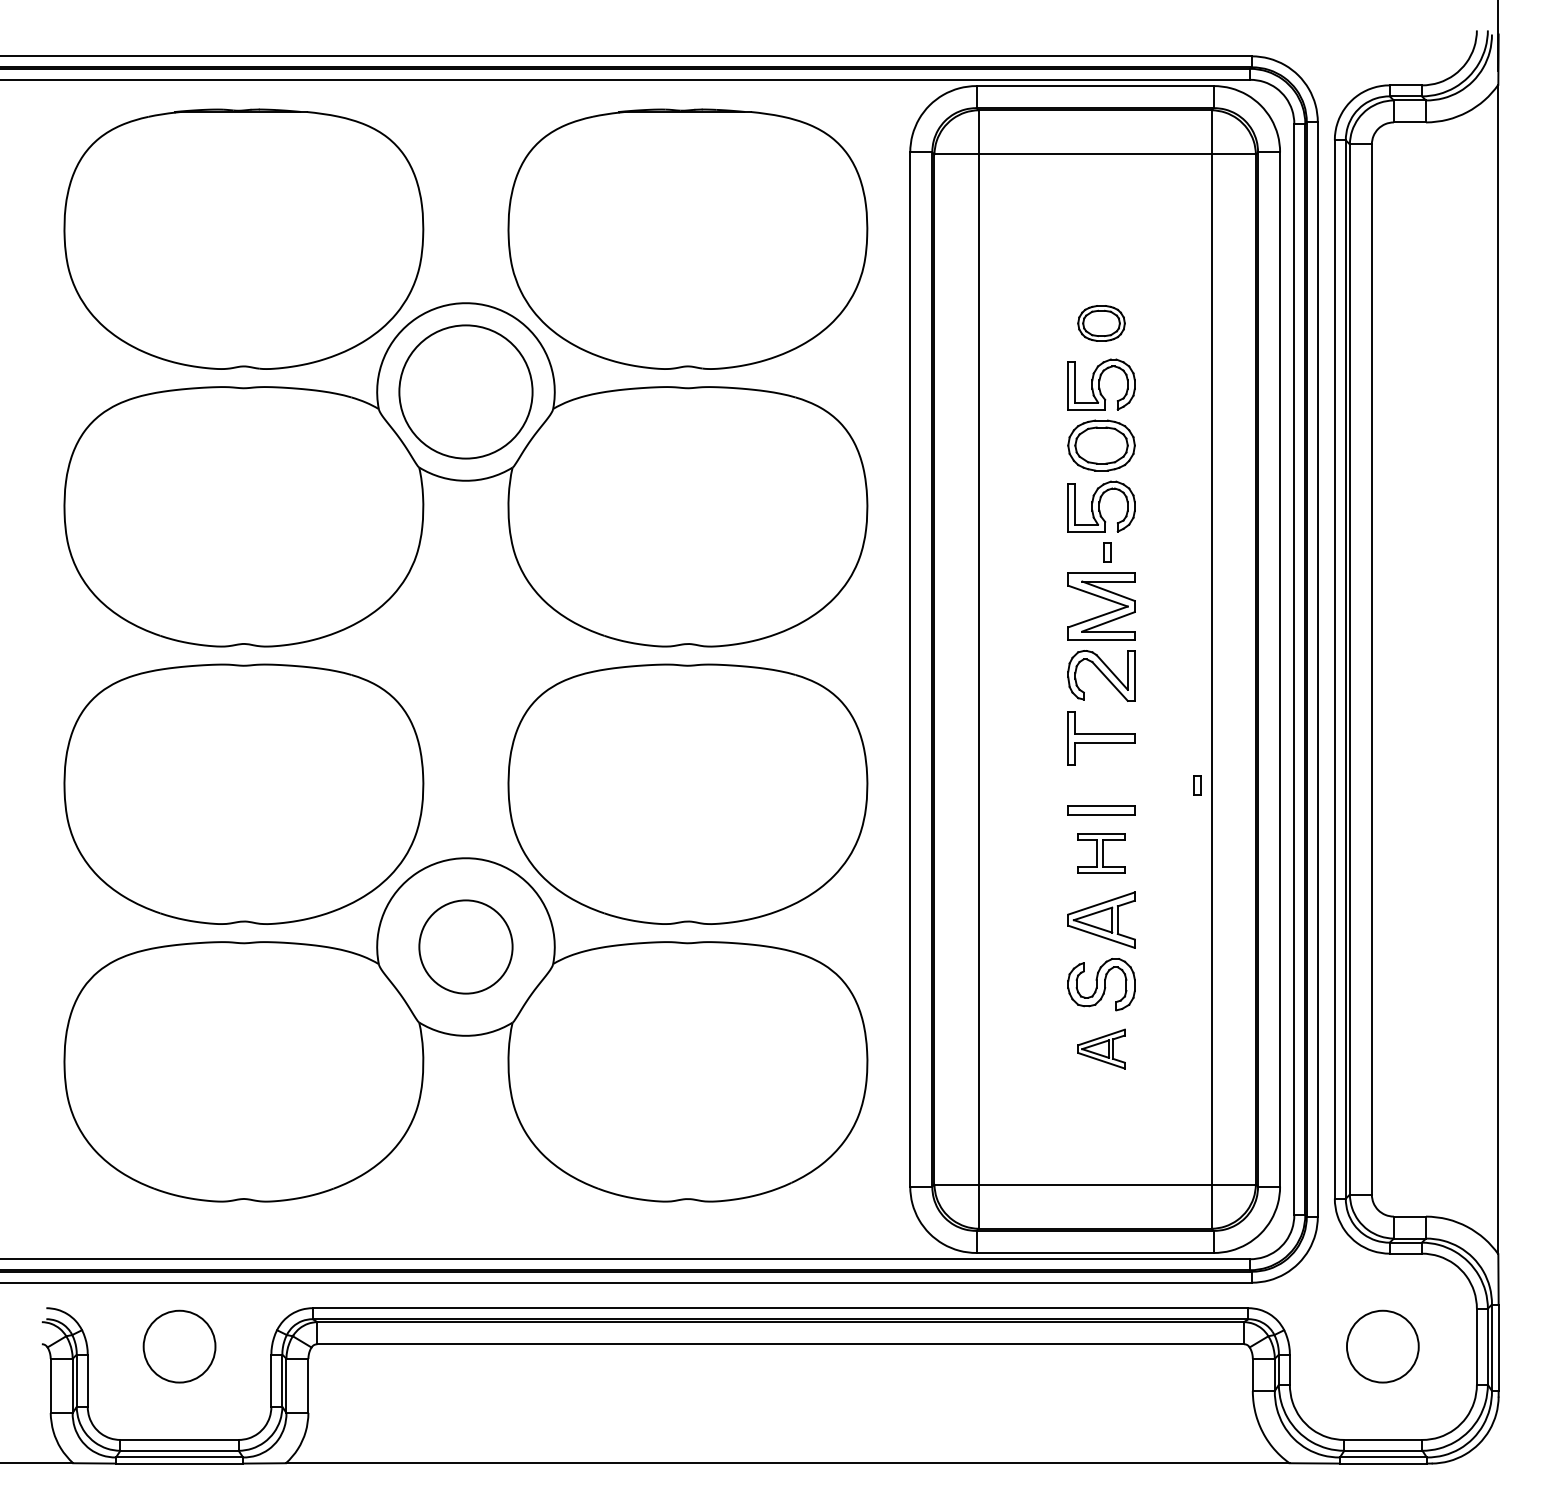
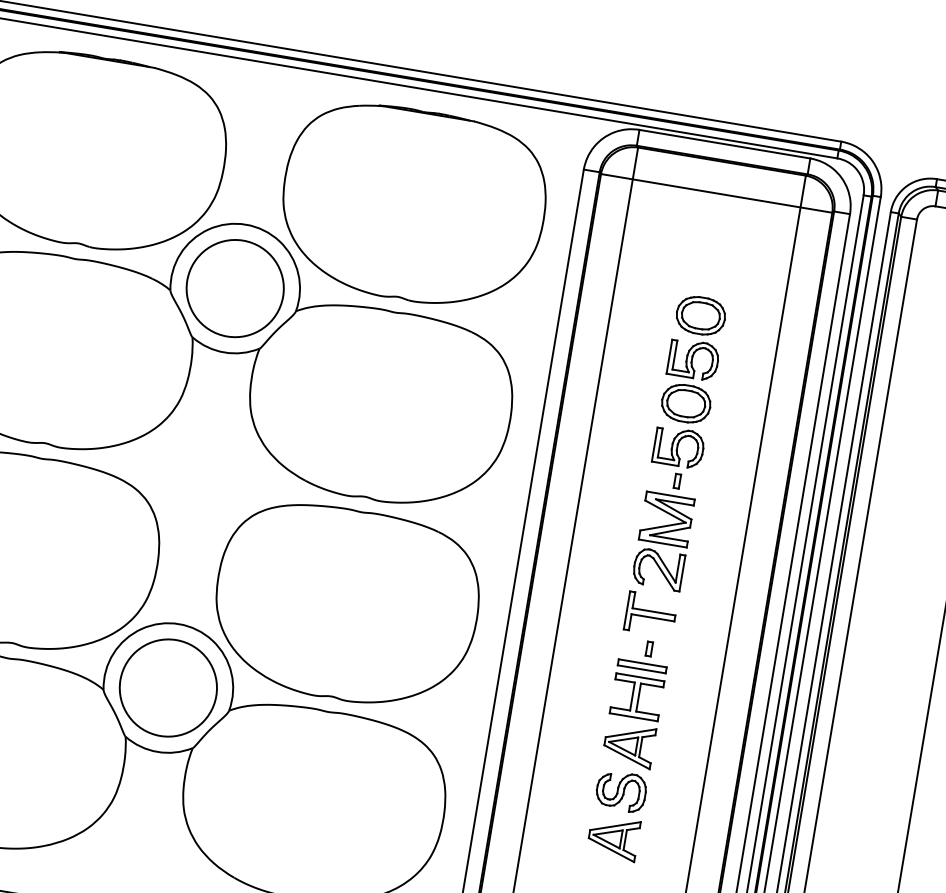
part: (1101, 323) -> (700, 315), size x1.43
part: (1197, 785) -> (649, 649), moved
part: (1101, 853) -> (637, 697), size x1.43
circle: (465, 946) -> (168, 687), size x1.43
part: (1101, 1048) -> (613, 837), size x1.43

